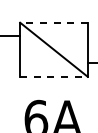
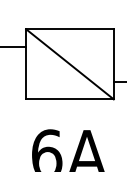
line: (53, 22) -> (69, 28), dashed -> solid
line: (53, 76) -> (69, 98), dashed -> solid

